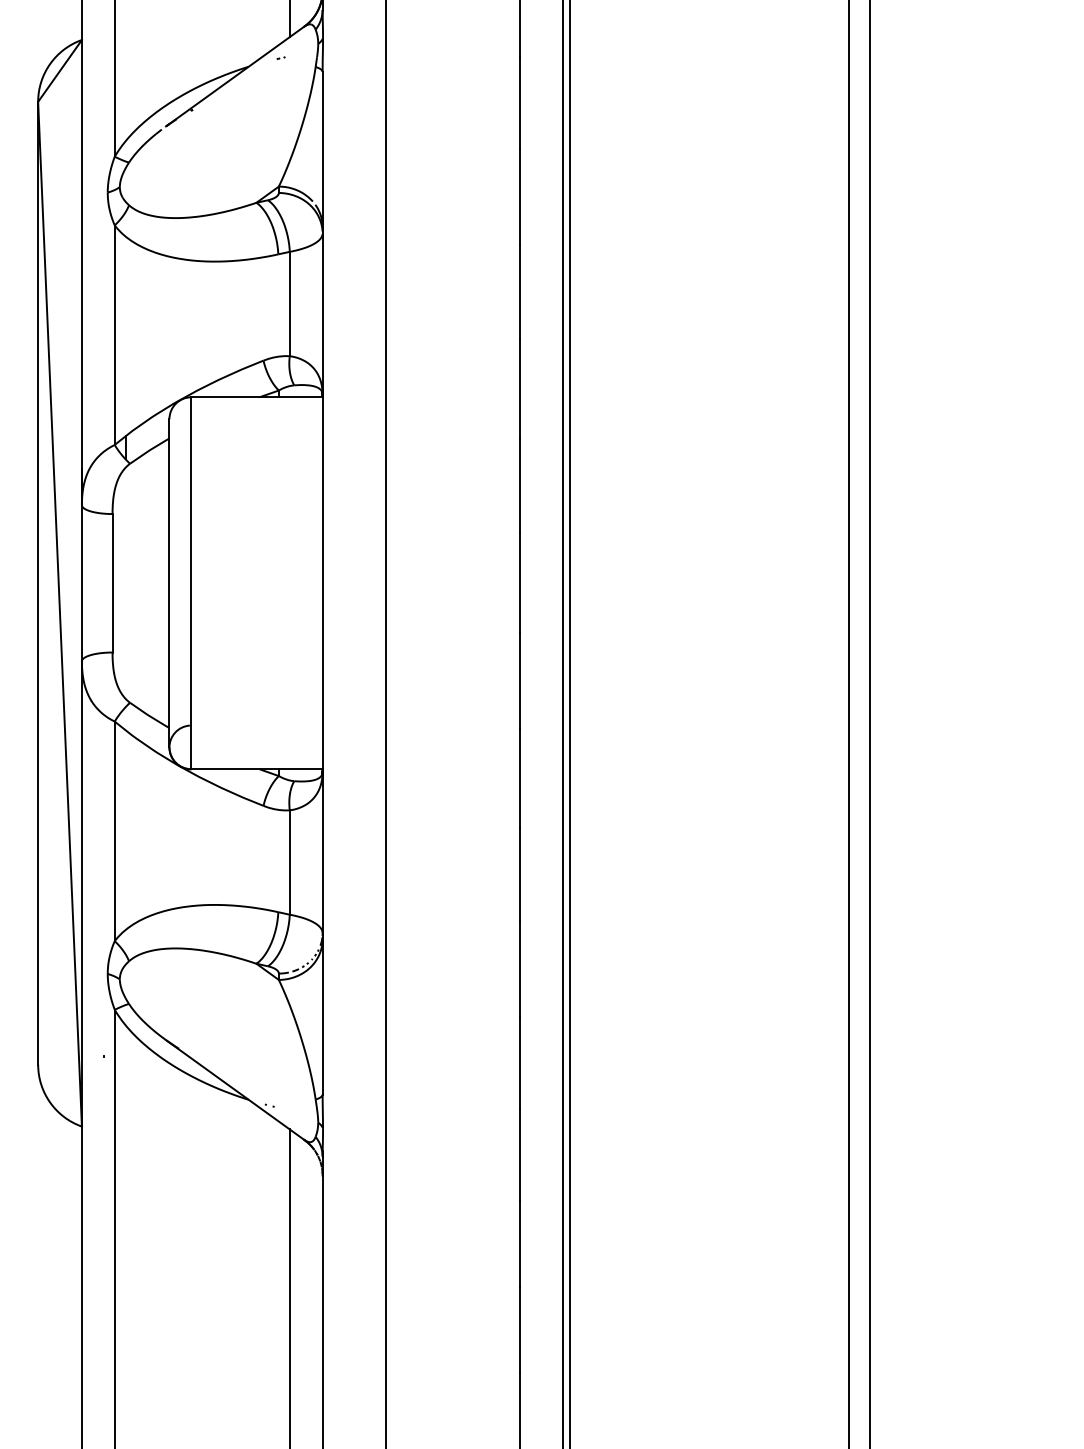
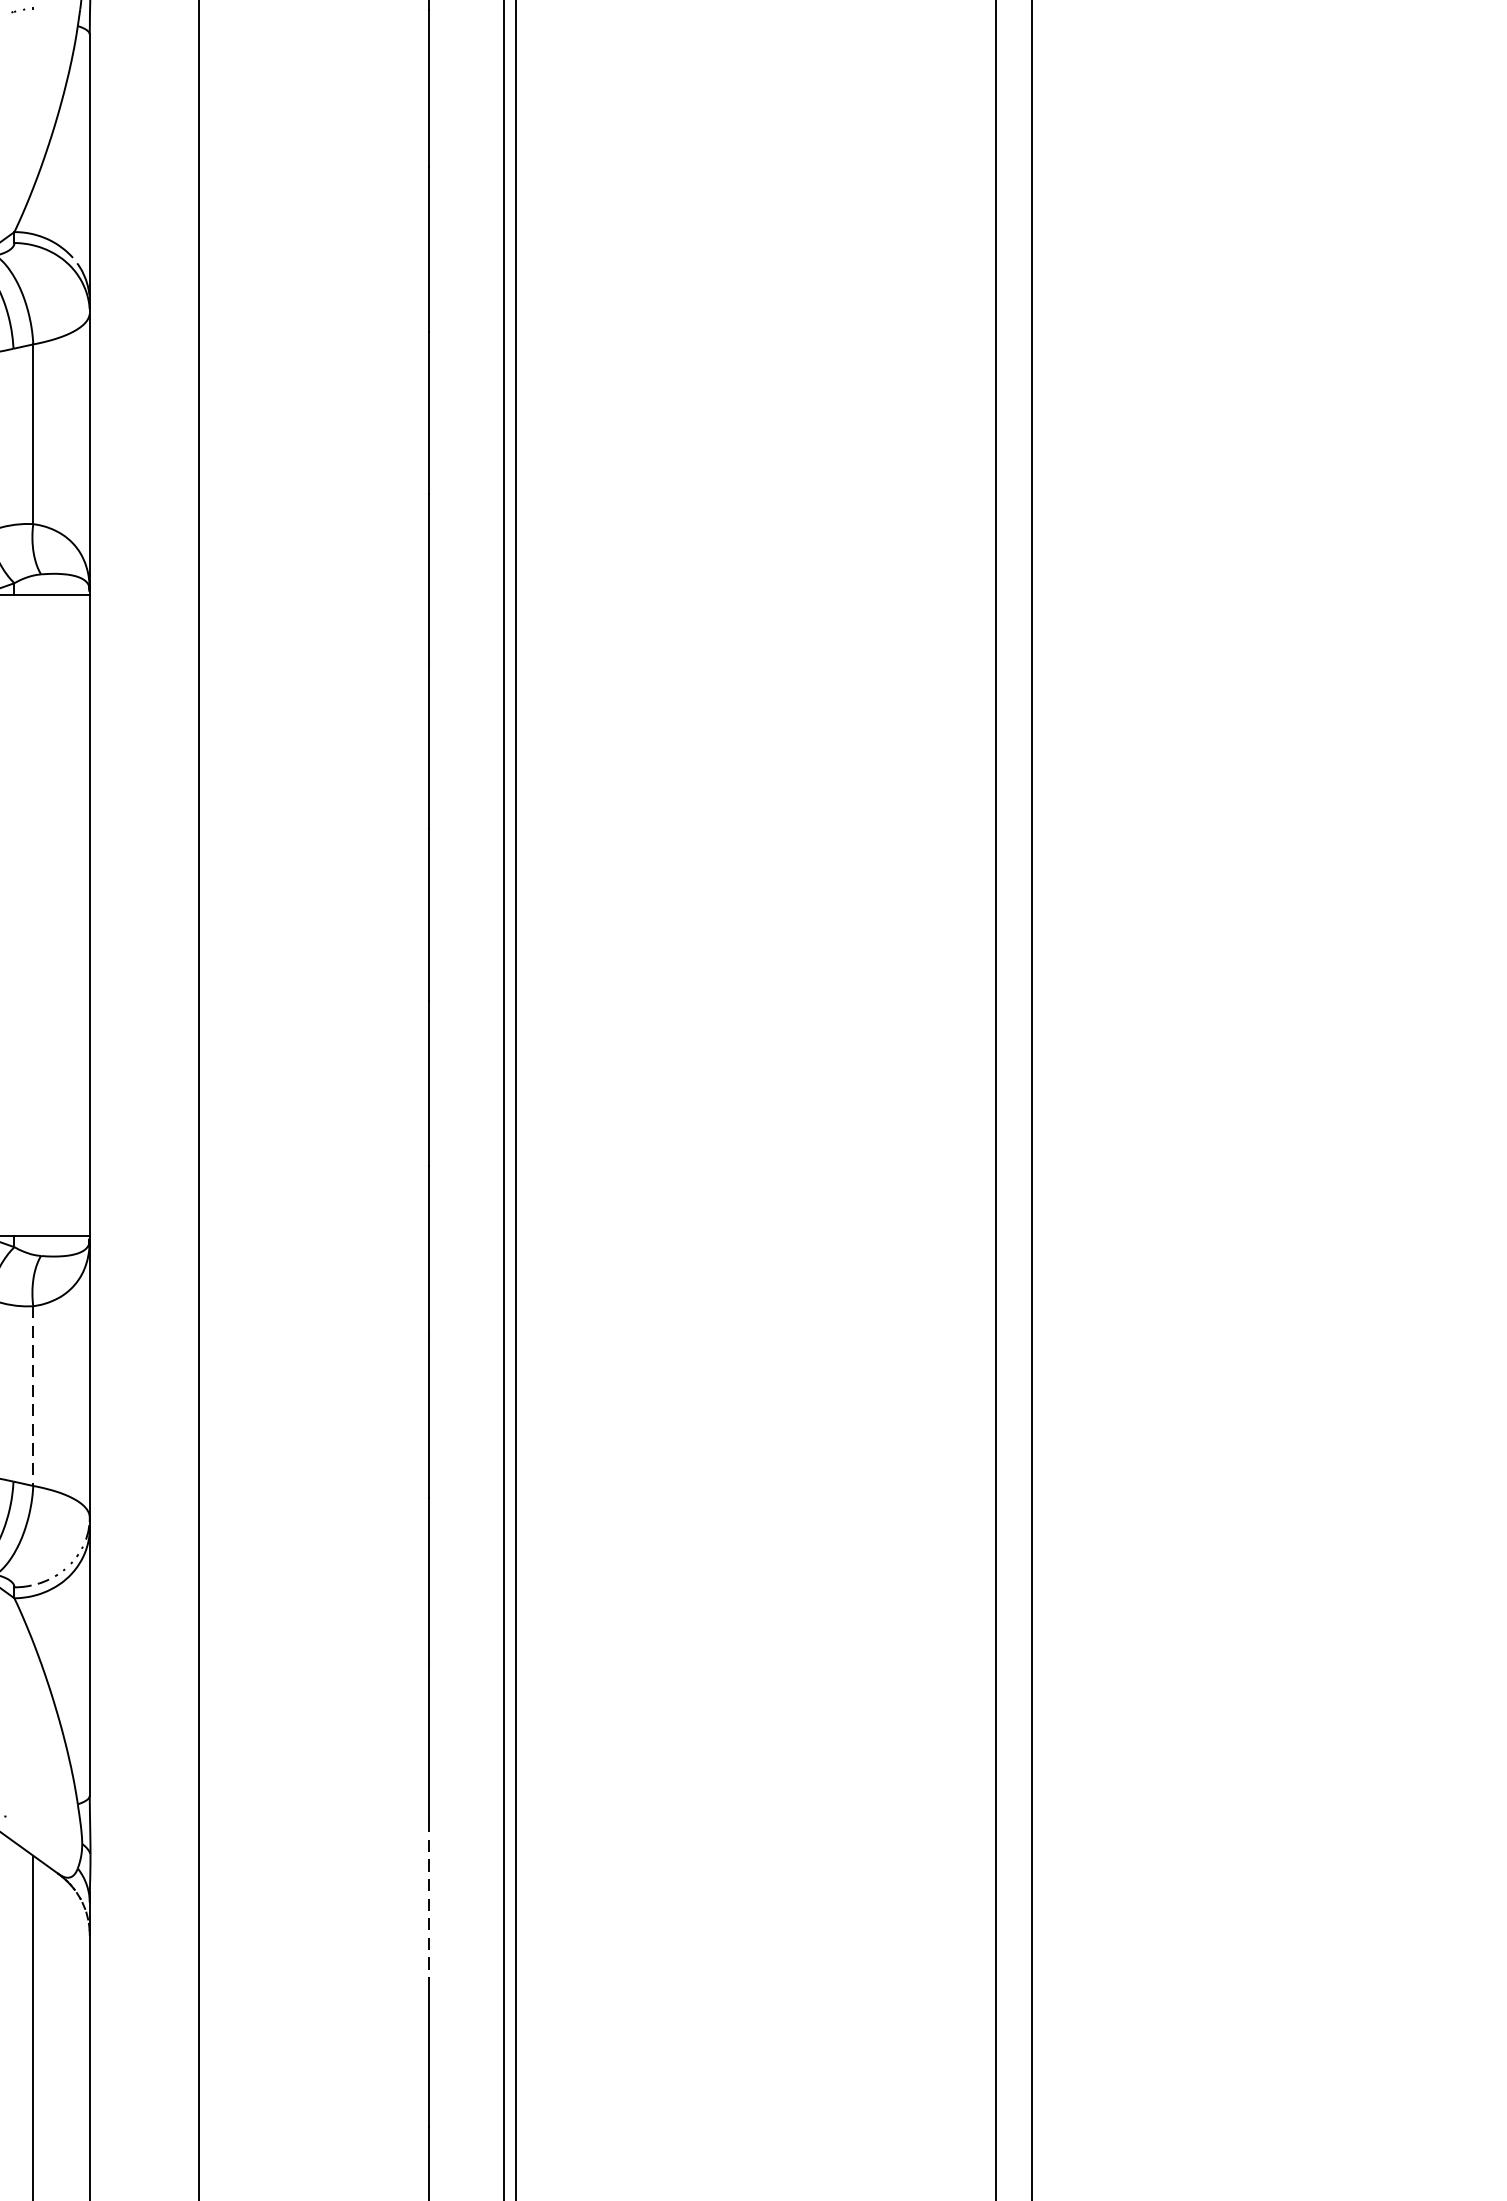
line: (289, 863) -> (32, 1397), solid -> dashed
line: (519, 1154) -> (428, 1898), solid -> dashed

